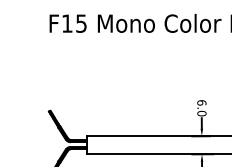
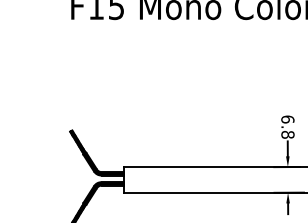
text: (201, 113) -> (287, 134), 6.0 -> 6.8

